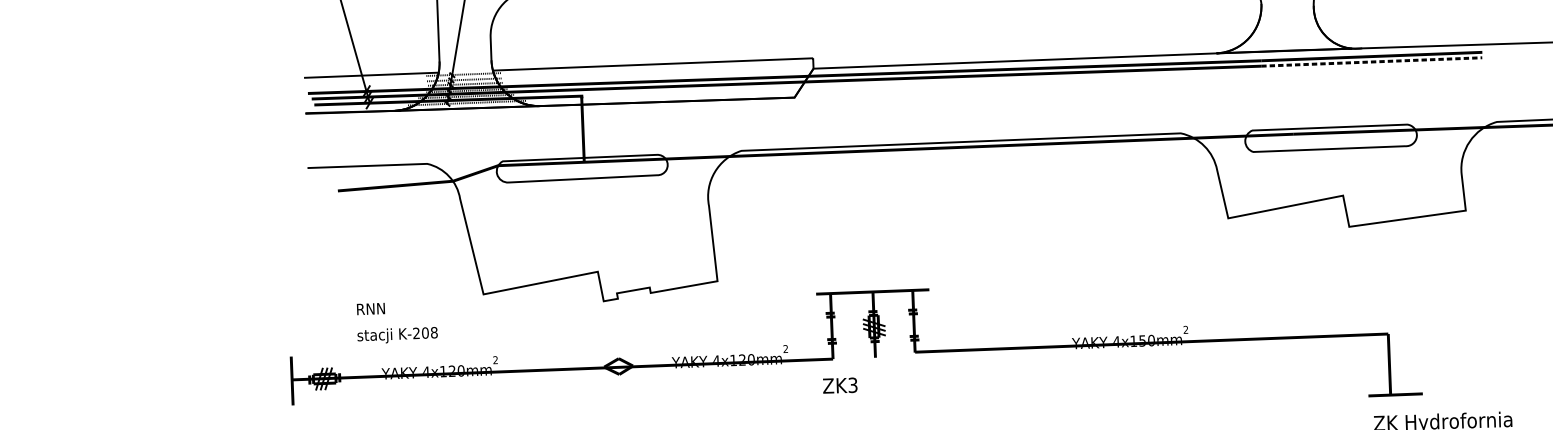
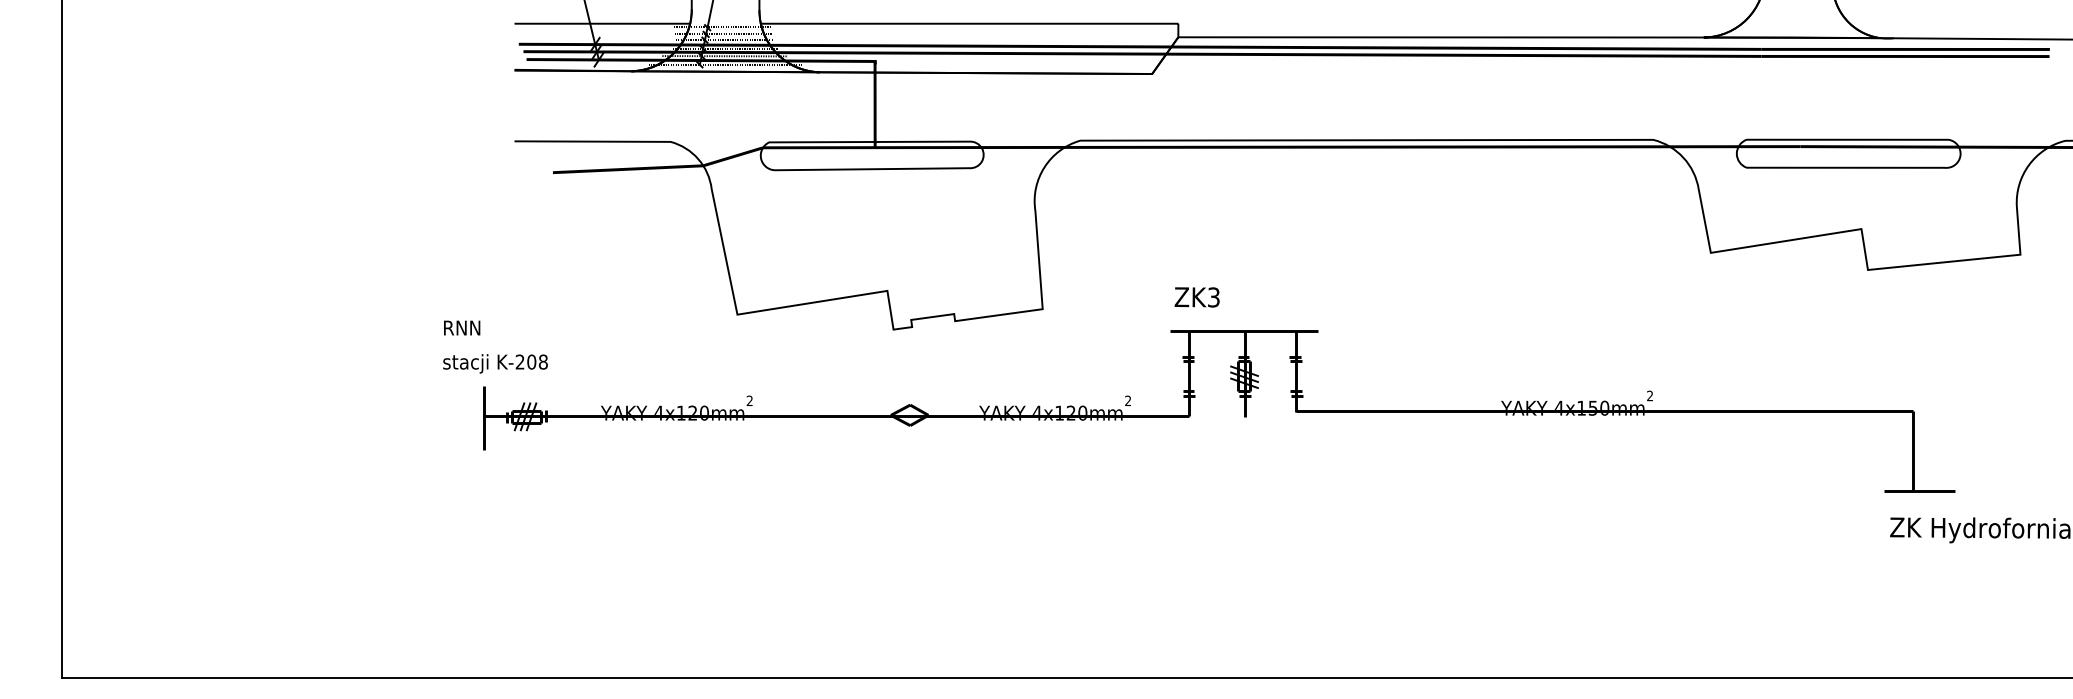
line: (1371, 62) -> (1905, 56), dashed -> solid
text: (397, 322) -> (495, 346), moved
text: (839, 385) -> (1196, 297), moved

